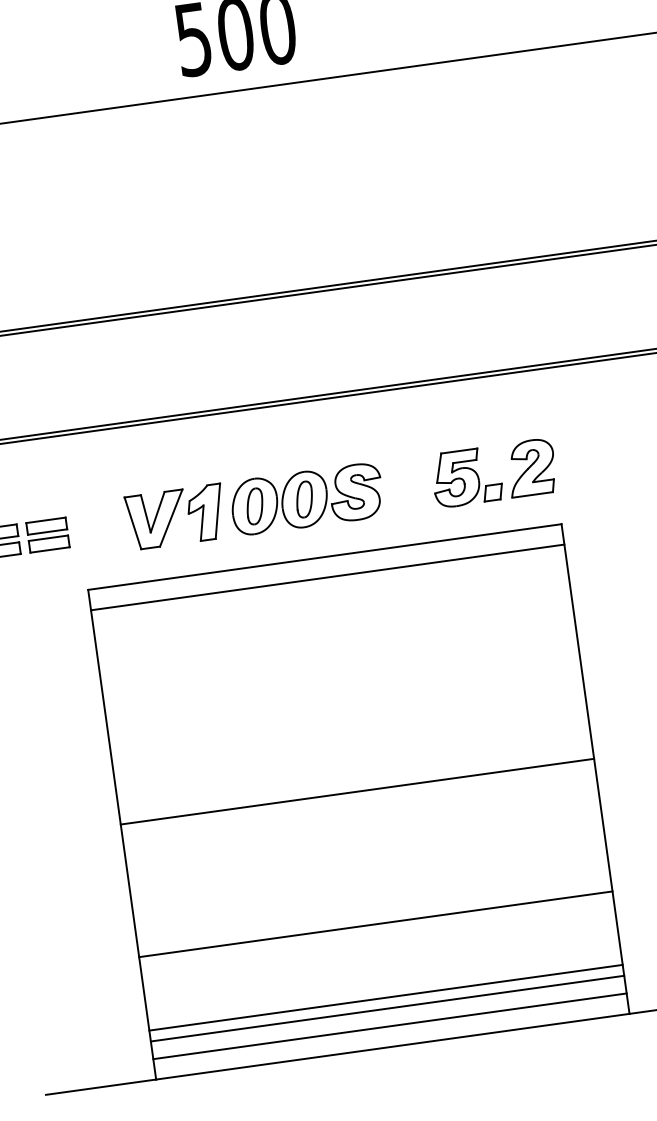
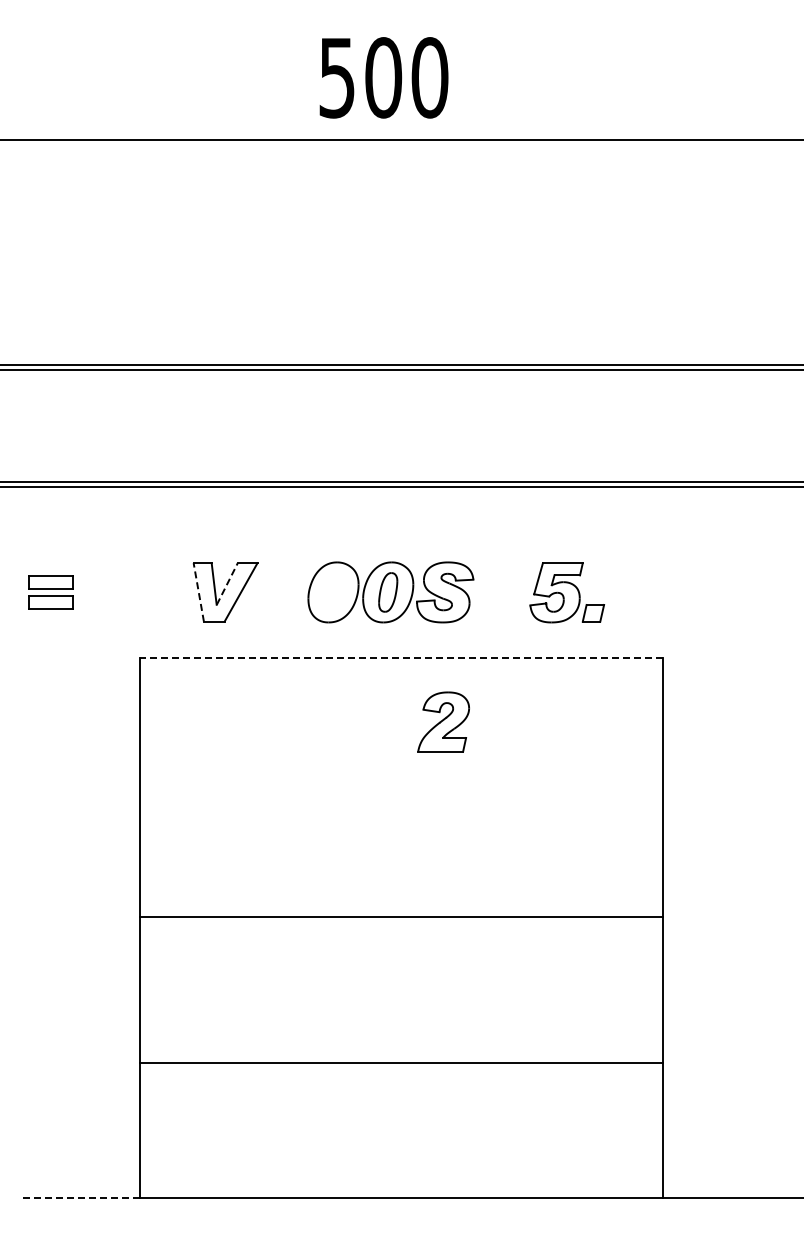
part: (531, 467) -> (443, 721), moved
part: (255, 506) -> (333, 592), removed
line: (157, 511) -> (227, 583), solid -> dashed
part: (205, 512) -> (279, 591), removed
line: (132, 523) -> (198, 592), solid -> dashed
part: (47, 535) -> (104, 592), removed
line: (324, 556) -> (401, 657), solid -> dashed
line: (327, 577) -> (401, 680), removed
line: (385, 997) -> (401, 1143), removed
line: (387, 1008) -> (401, 1155), removed
line: (390, 1026) -> (401, 1175), removed
line: (100, 1086) -> (79, 1197), solid -> dashed

